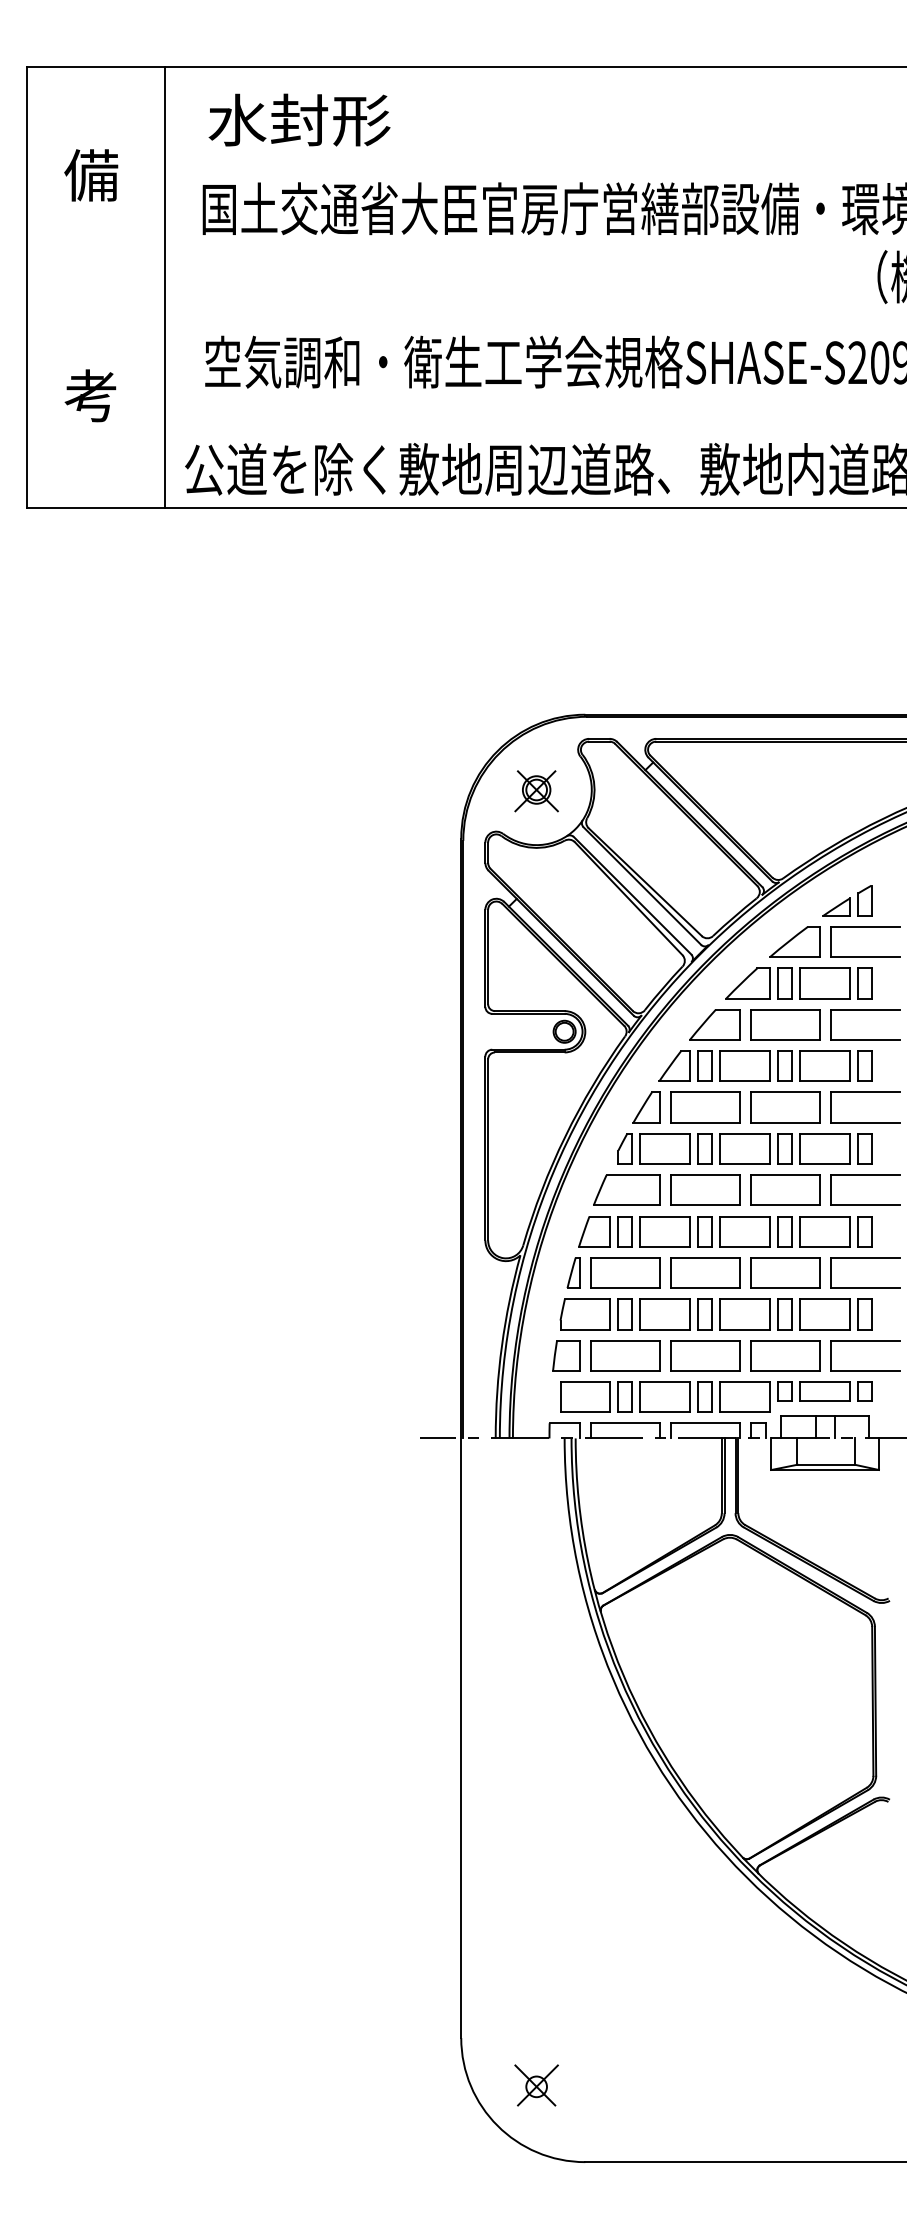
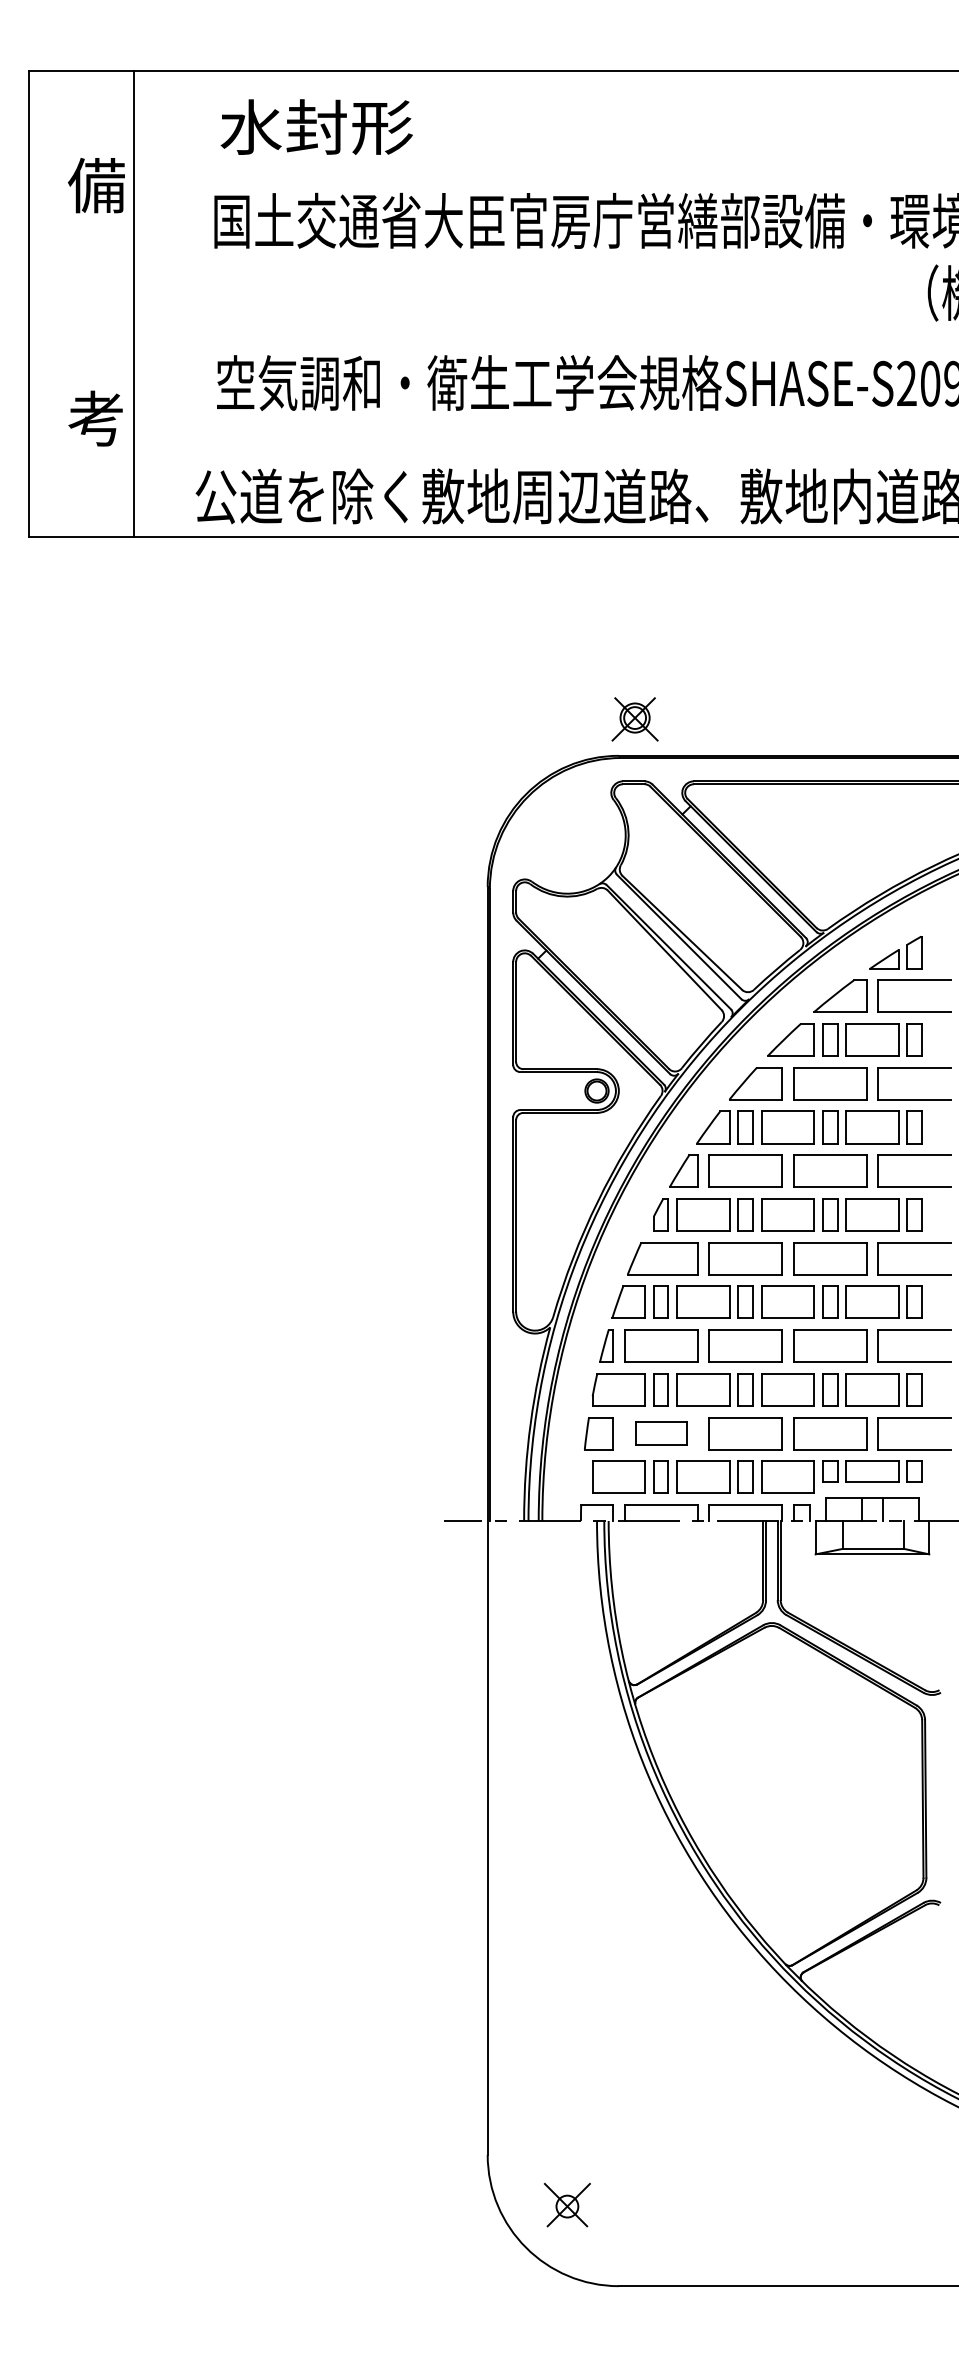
line: (165, 286) -> (134, 303), moved
part: (536, 791) -> (634, 719), moved
part: (625, 1355) -> (661, 1433), size x0.7

